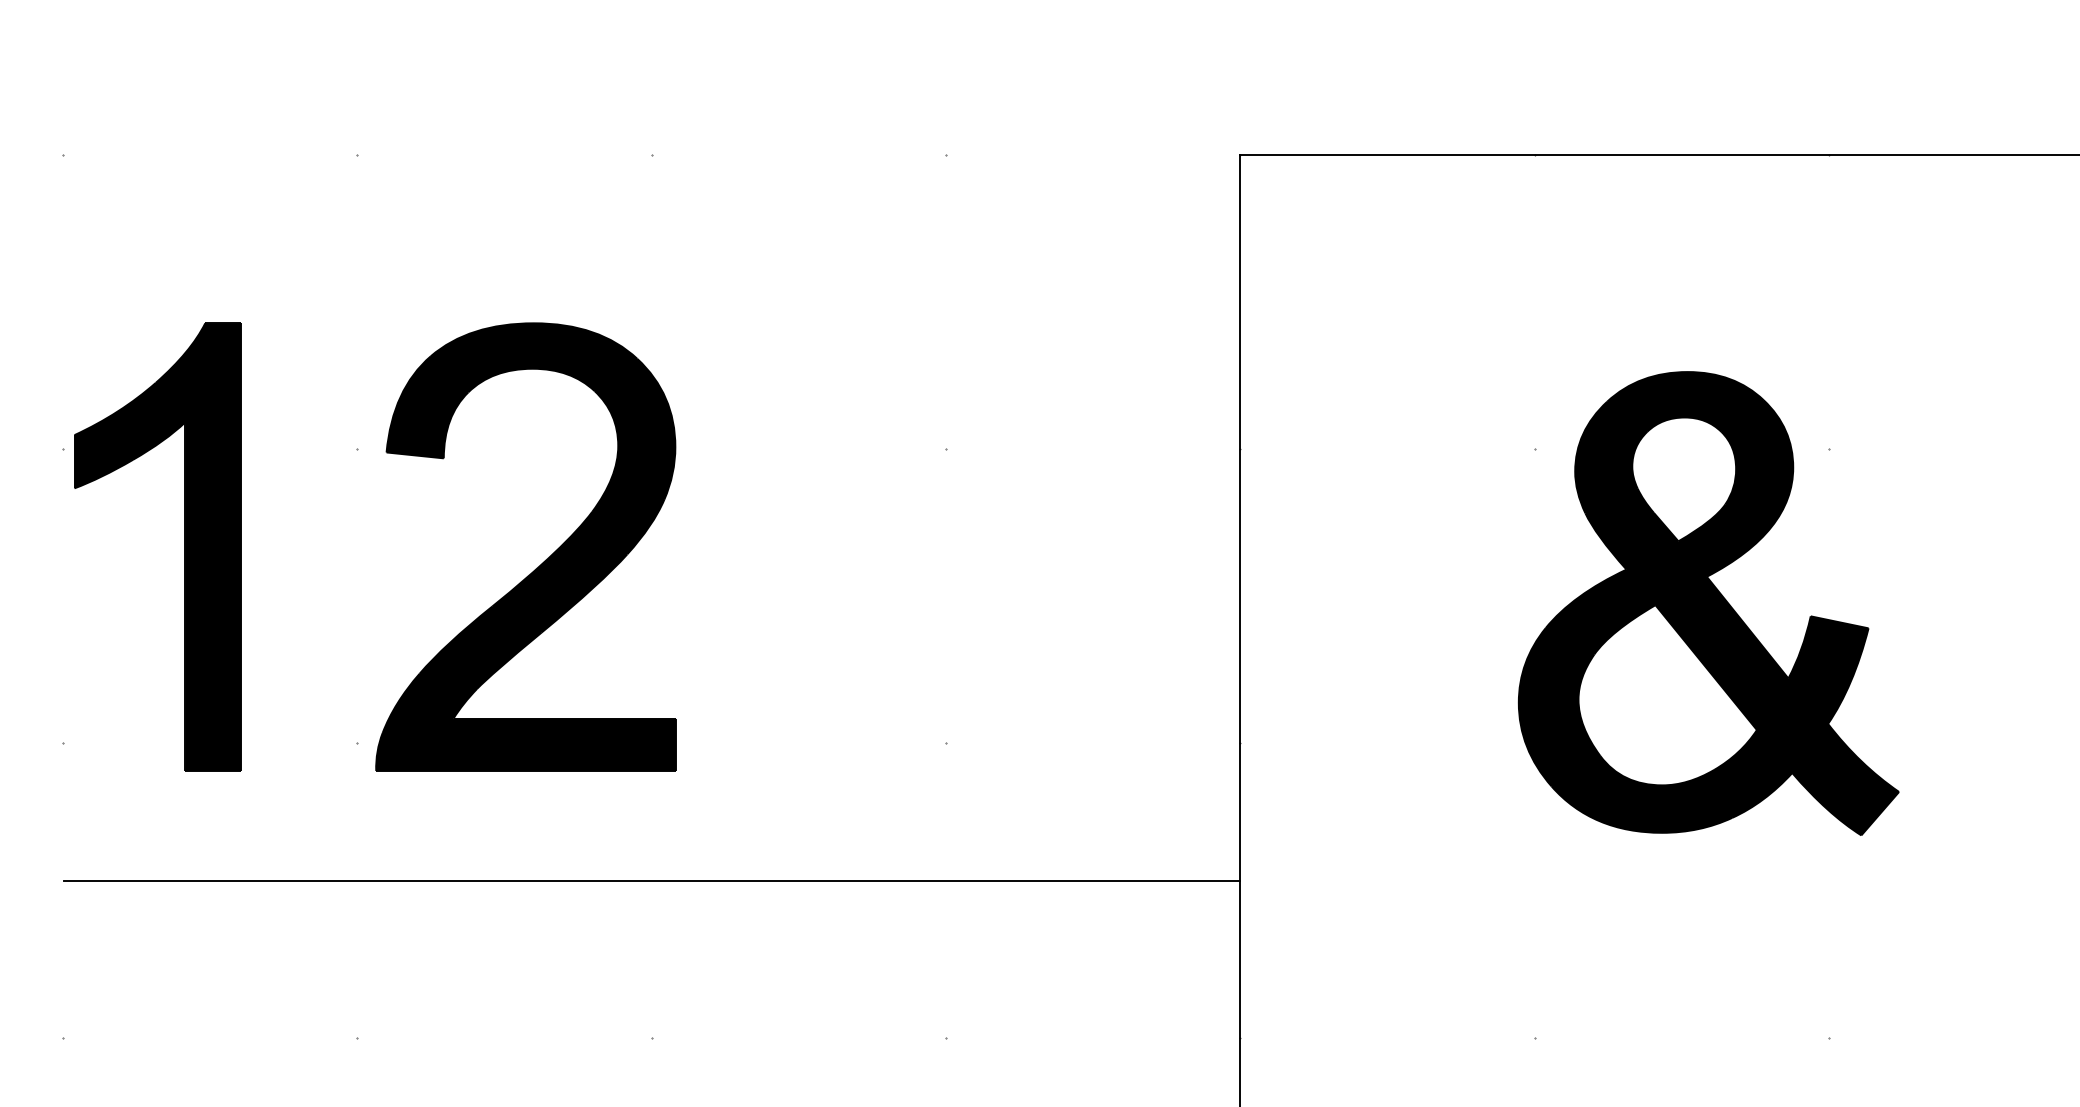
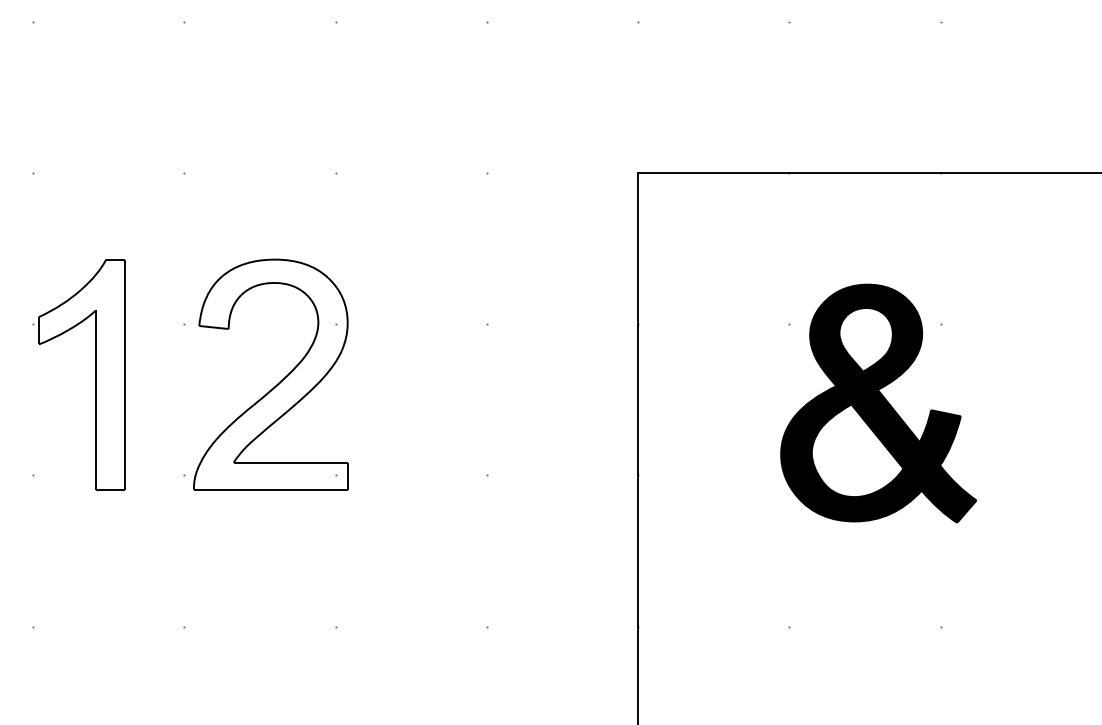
fill: (157, 546) -> (81, 374), removed
fill: (525, 546) -> (270, 374), removed
line: (651, 881) -> (335, 546), removed

